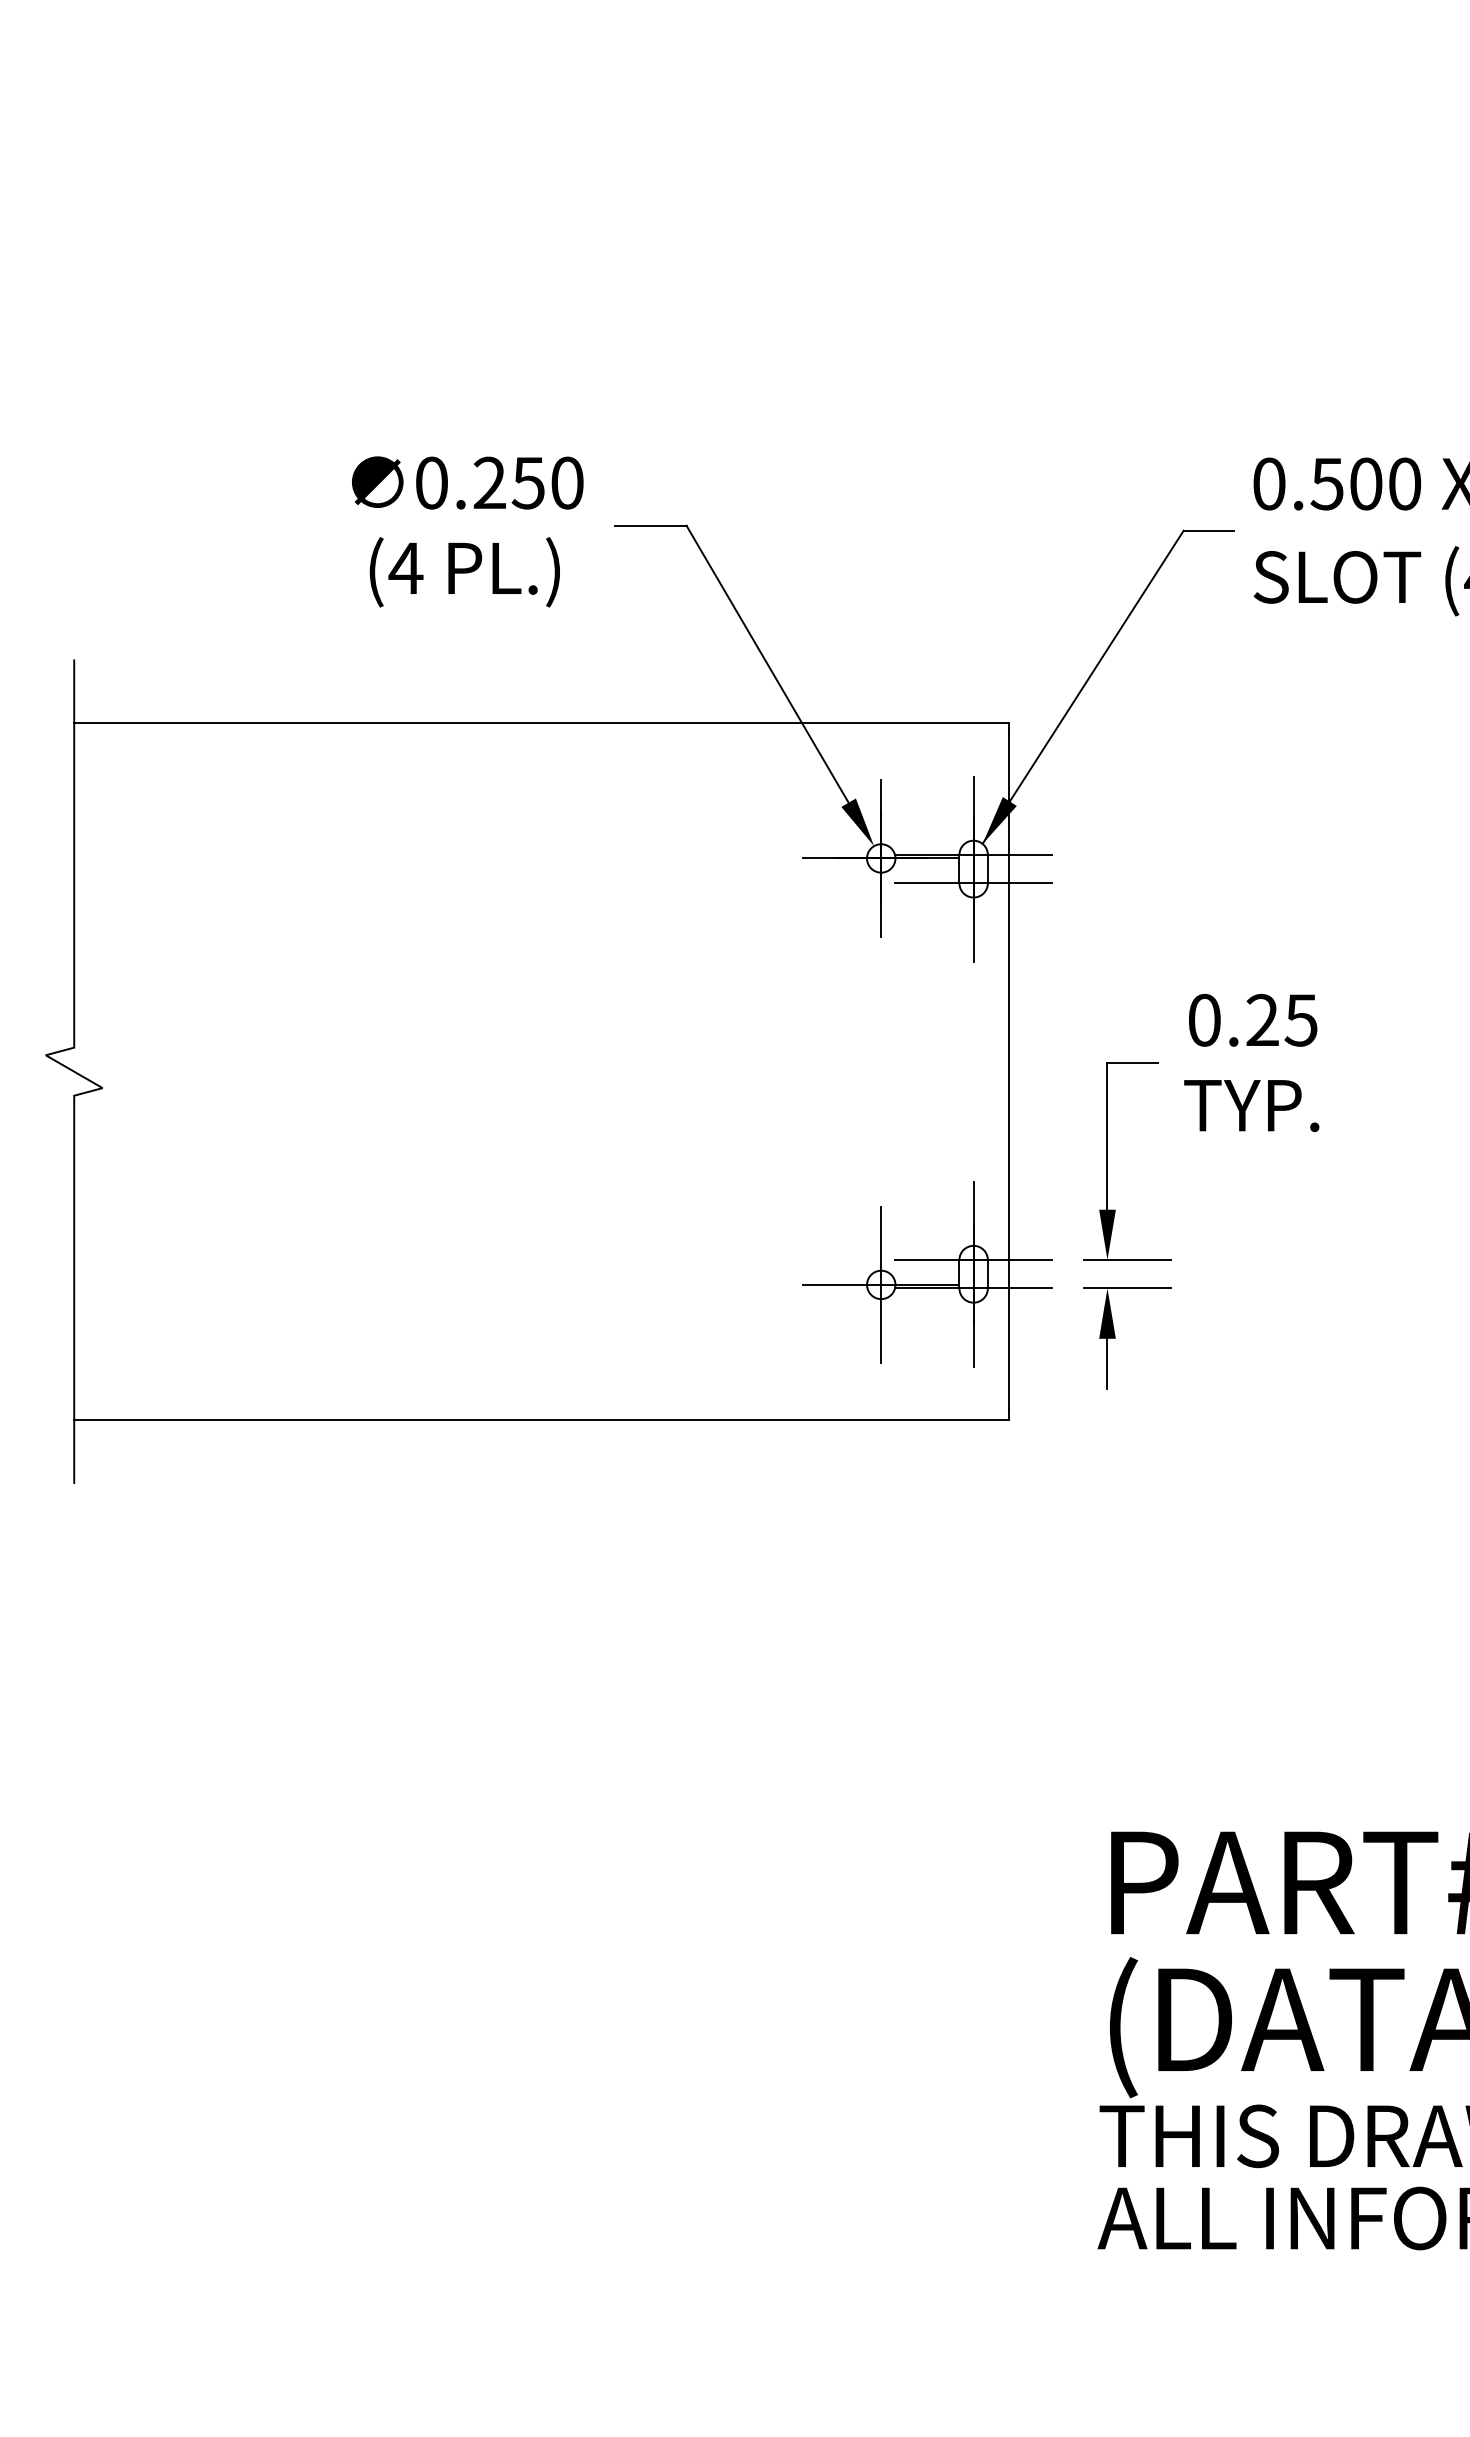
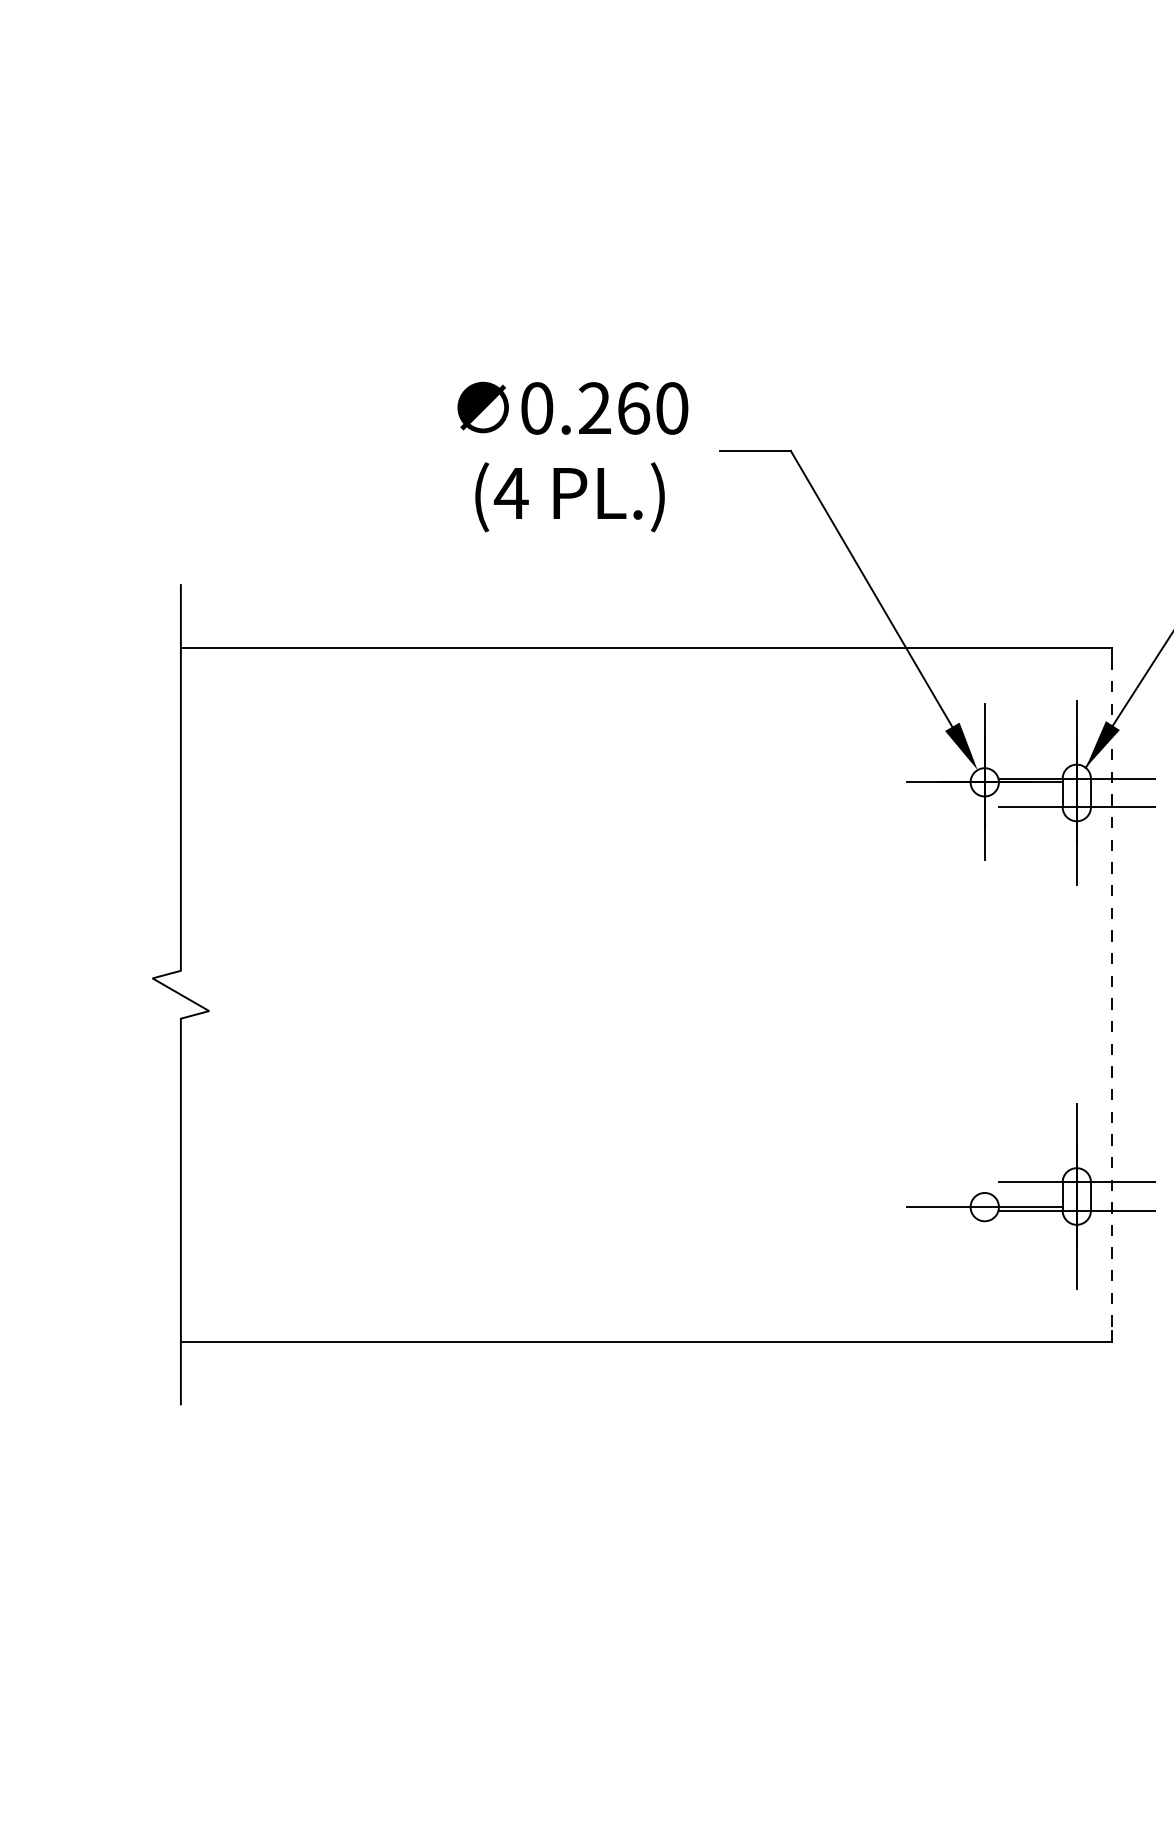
text: (528, 482) -> (633, 407), 0.250 -> 0.260
line: (1009, 1071) -> (1112, 994), solid -> dashed
line: (881, 1284) -> (985, 1206), removed

